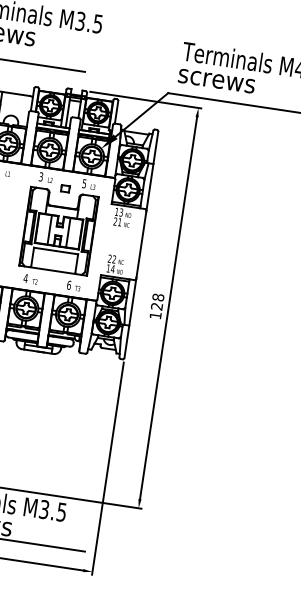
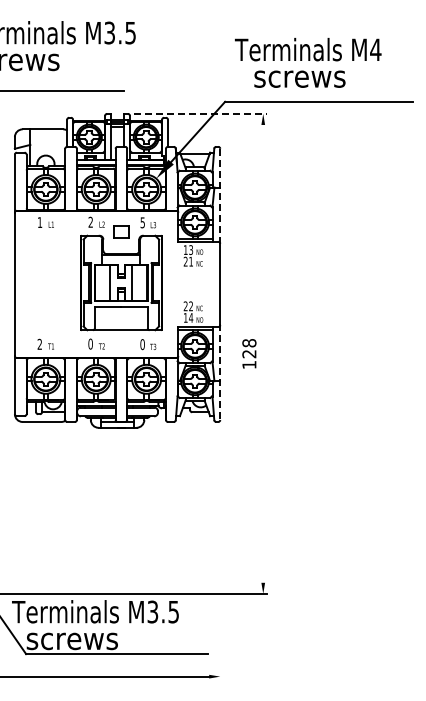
text: (216, 80) -> (299, 78), moved
line: (146, 99) -> (200, 113), solid -> dashed
line: (152, 171) -> (220, 196), solid -> dashed
text: (40, 177) -> (90, 222), 3 -> 2
part: (65, 188) -> (121, 231), size x1.6
text: (25, 277) -> (90, 343), 4 -> 0
text: (69, 285) -> (142, 344), 6 -> 0
line: (168, 307) -> (263, 353), removed
line: (130, 318) -> (220, 372), solid -> dashed
line: (108, 468) -> (220, 552), removed

